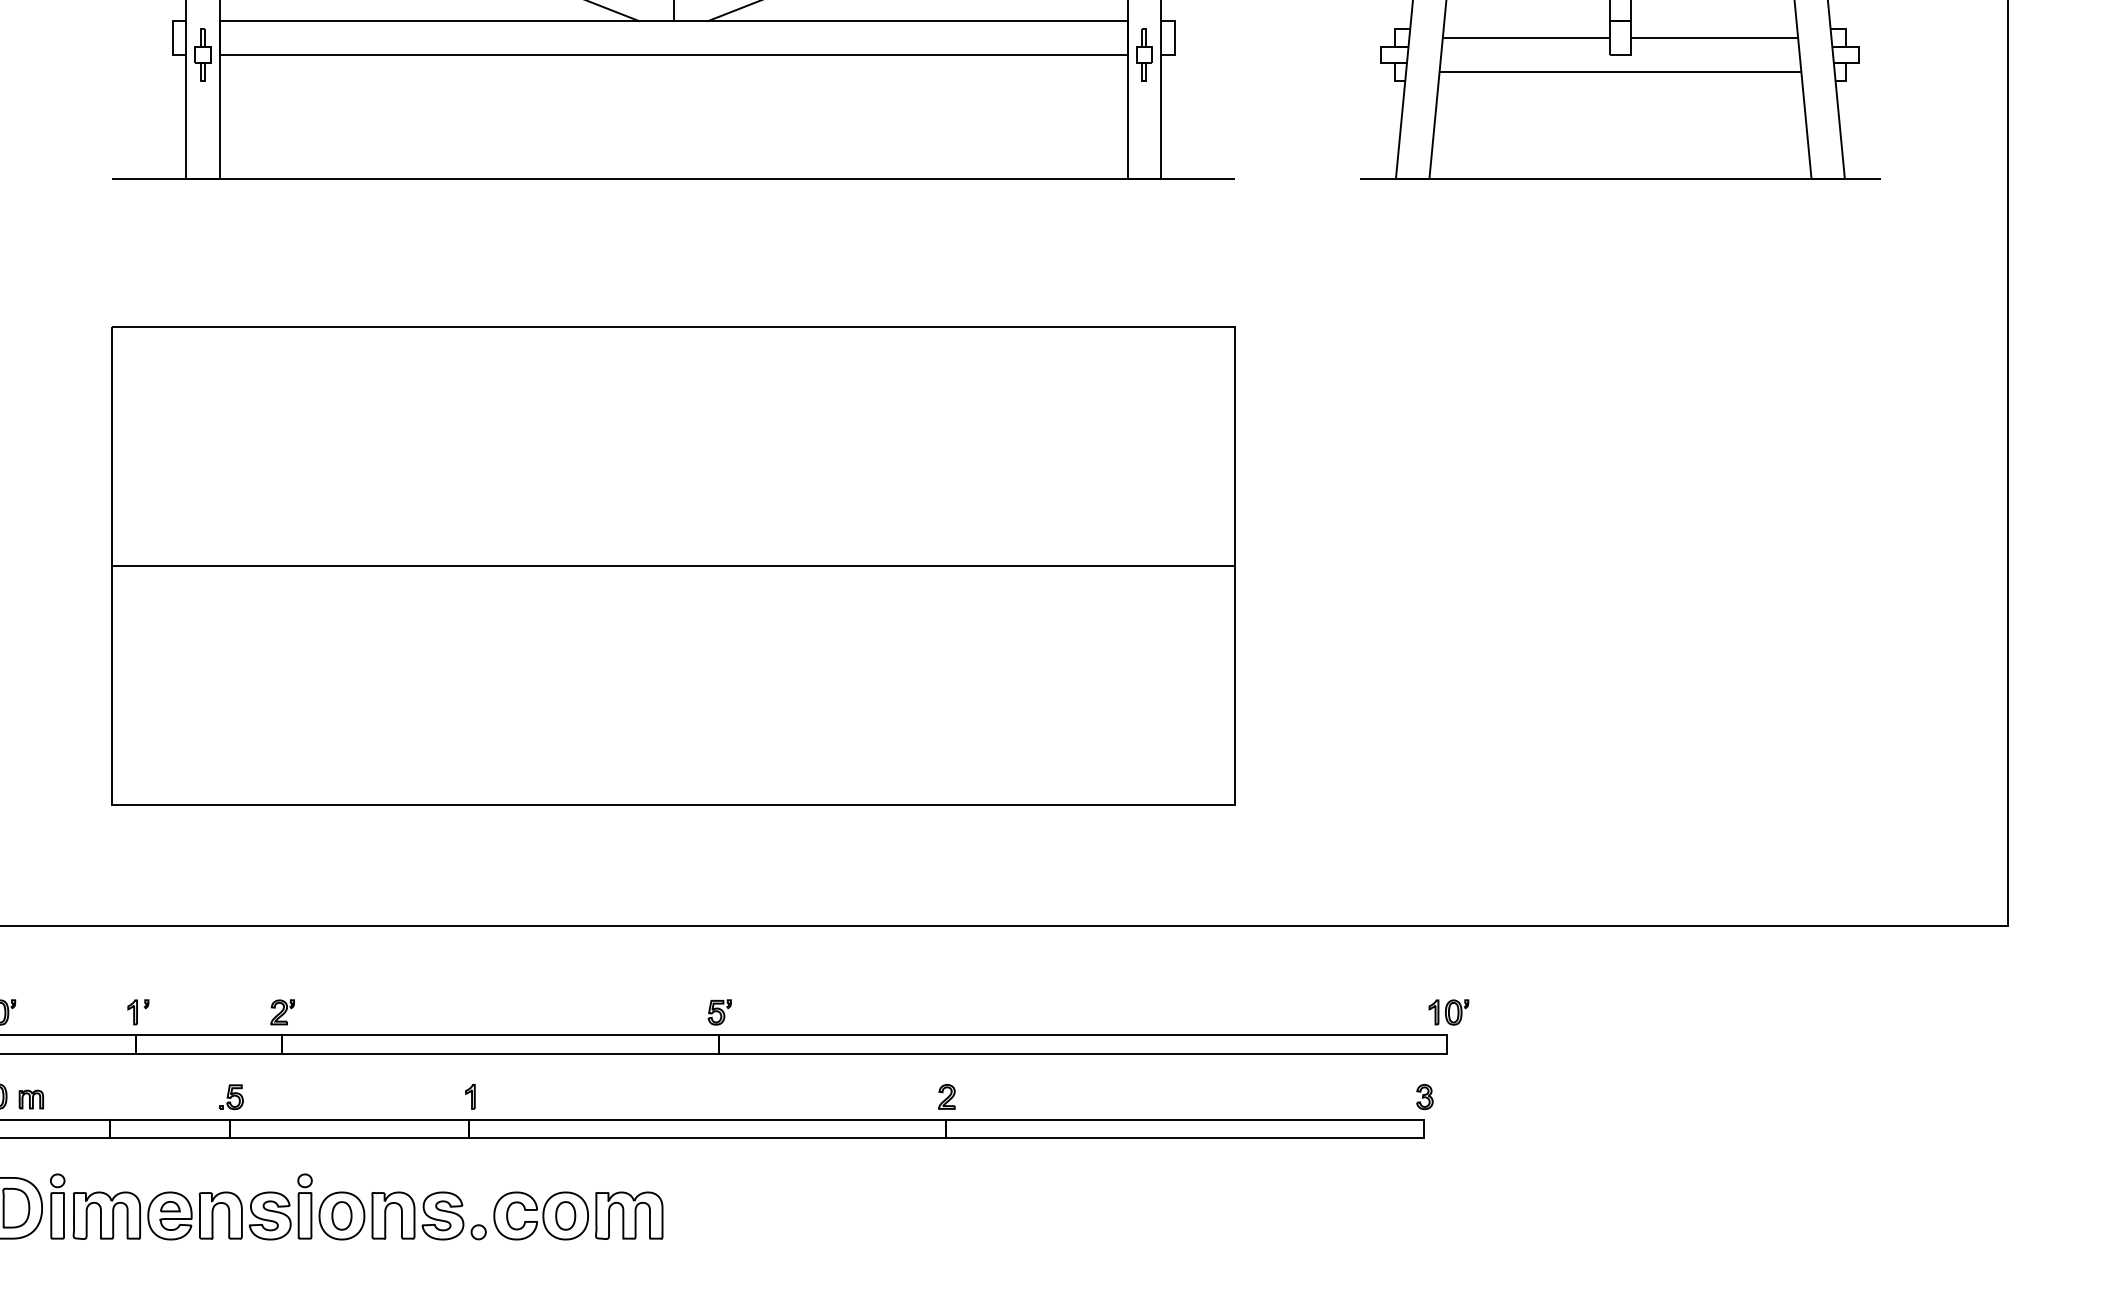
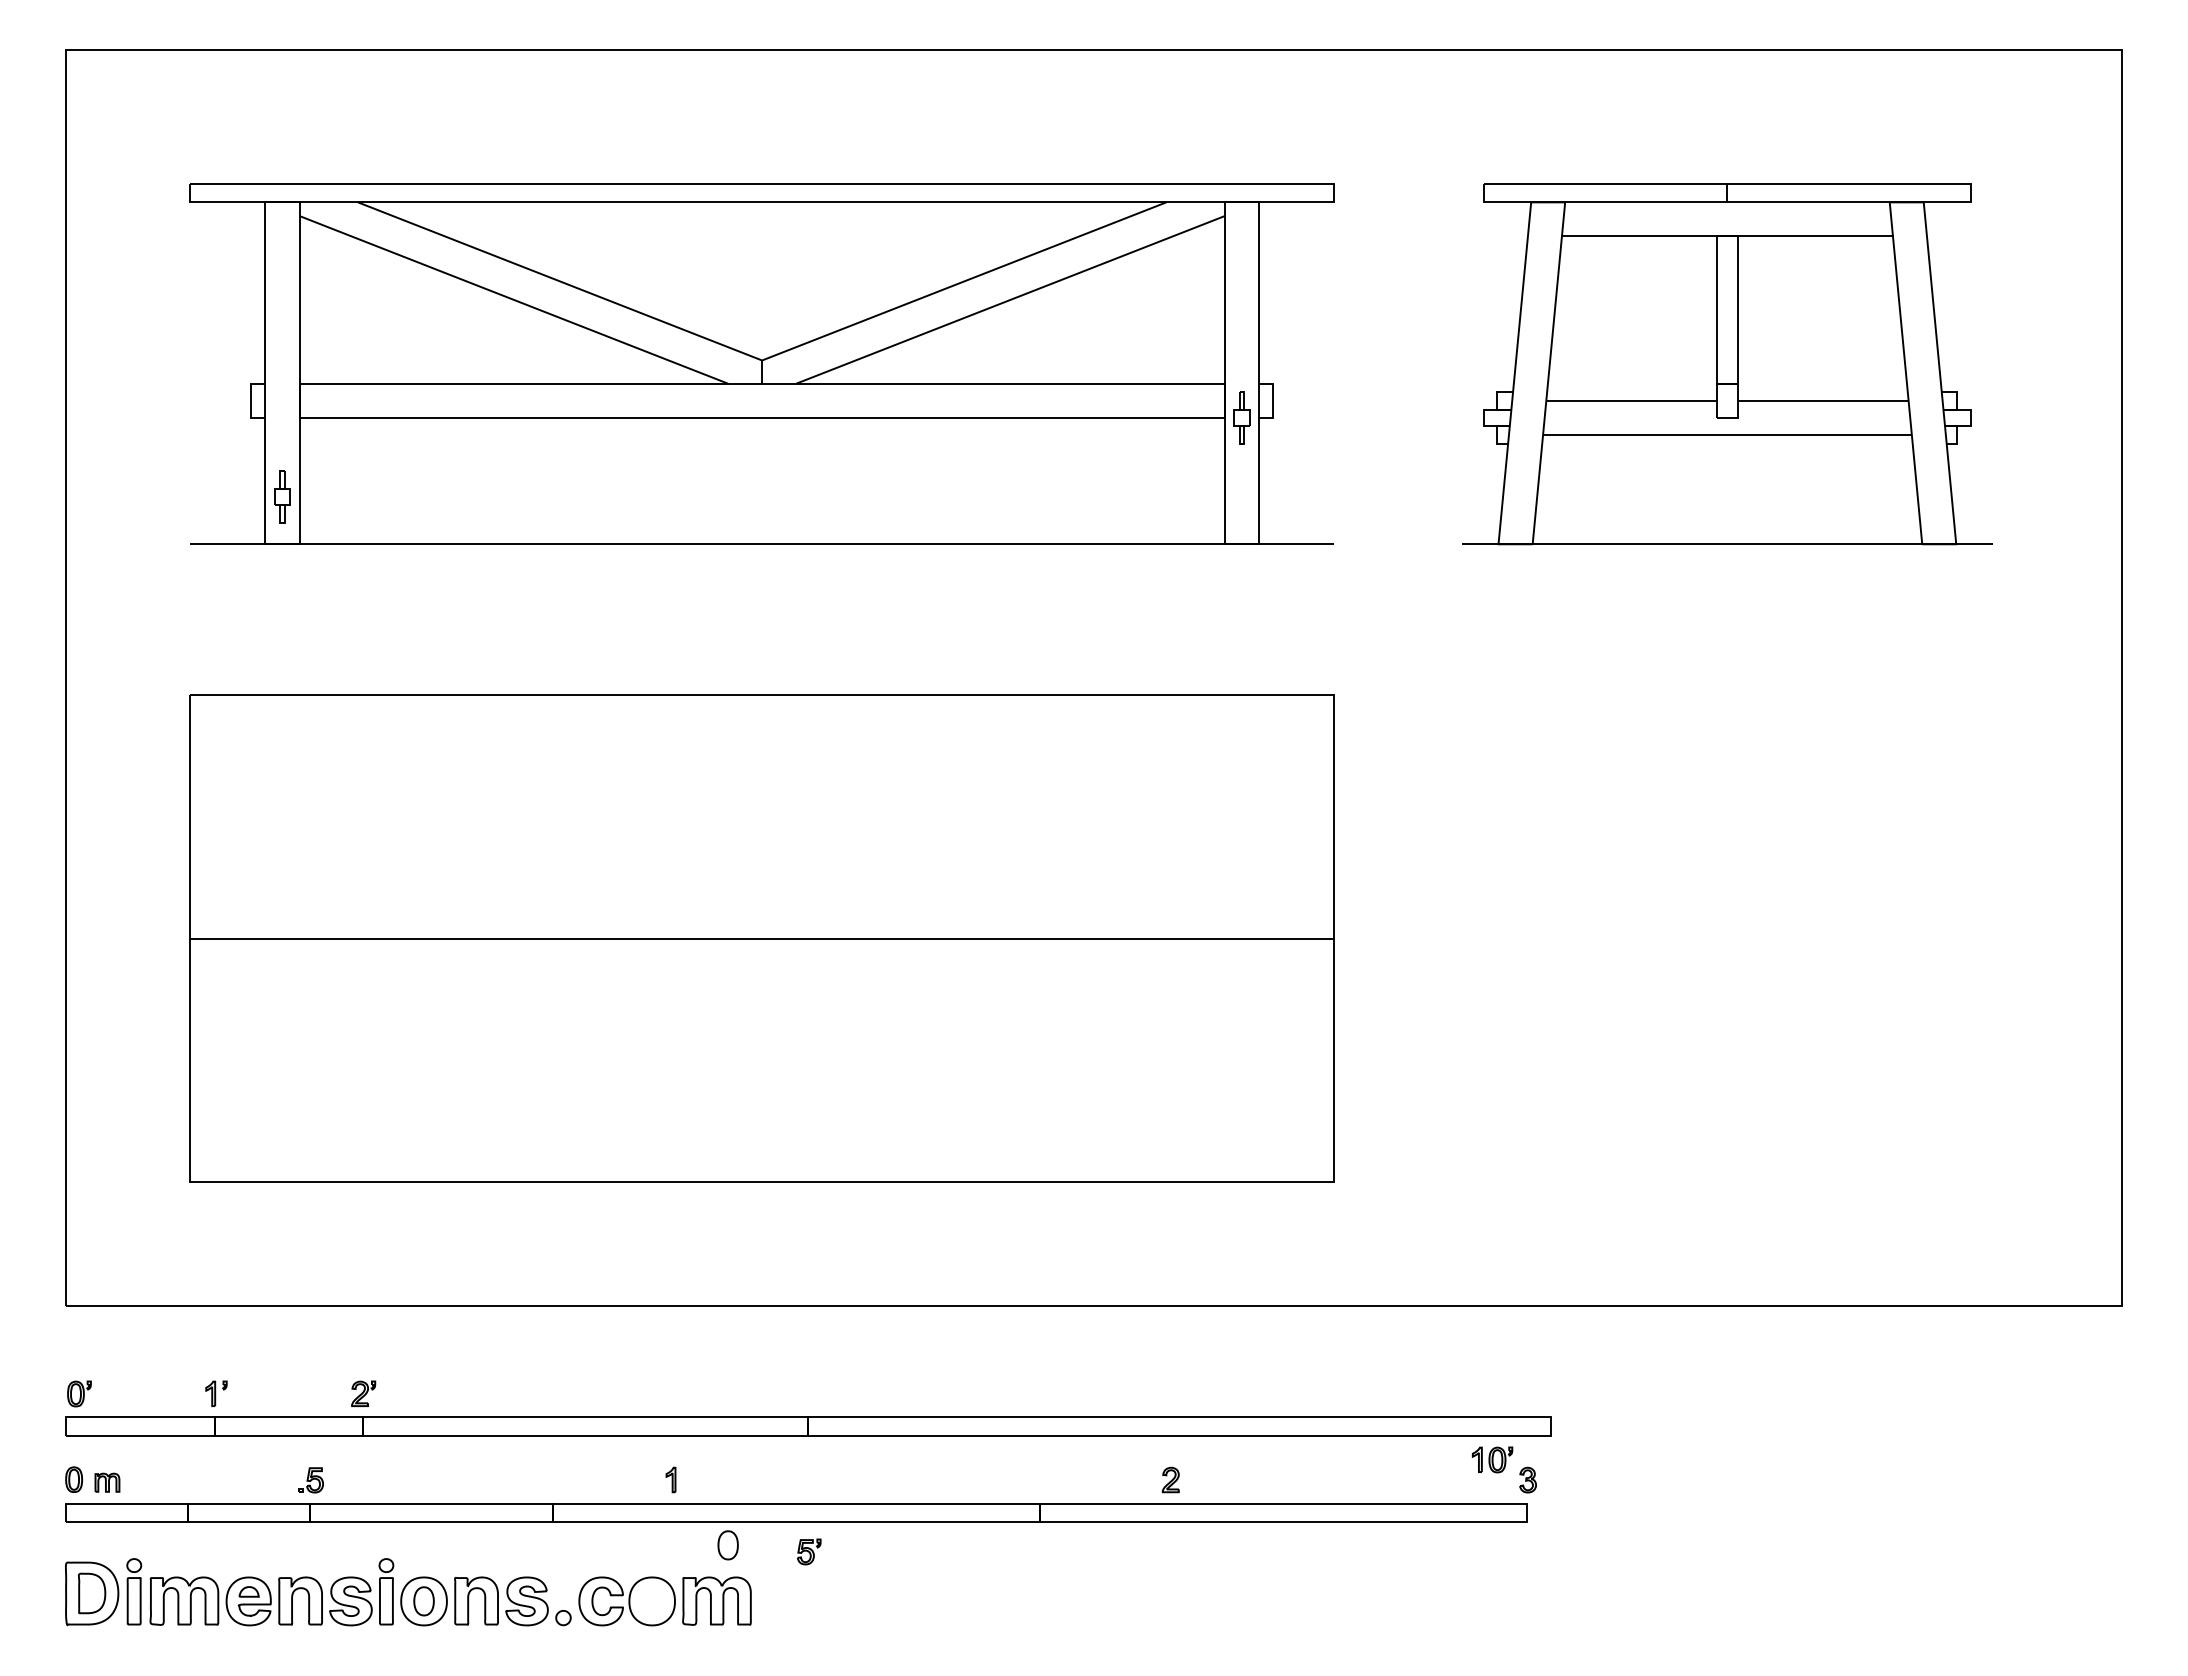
part: (203, 54) -> (282, 496), moved
part: (720, 1012) -> (809, 1551), moved
part: (1448, 1012) -> (1492, 1459), moved
part: (469, 1096) -> (670, 1479), moved
part: (946, 1096) -> (1170, 1479), moved
part: (565, 1216) -> (727, 1545), moved

